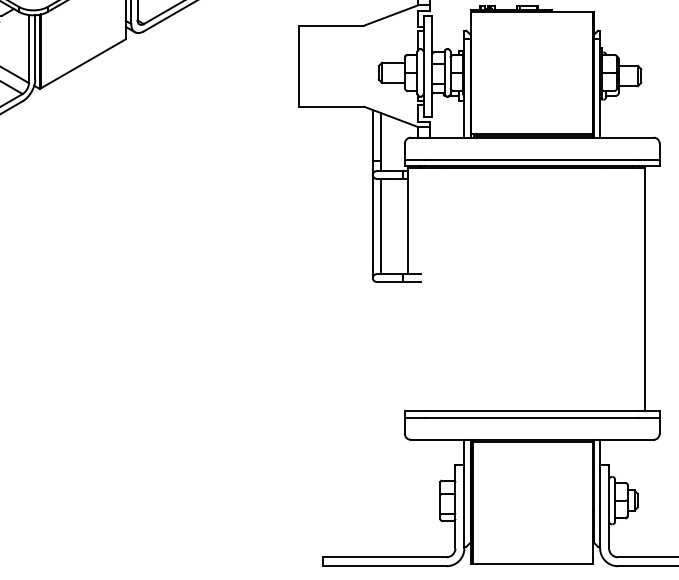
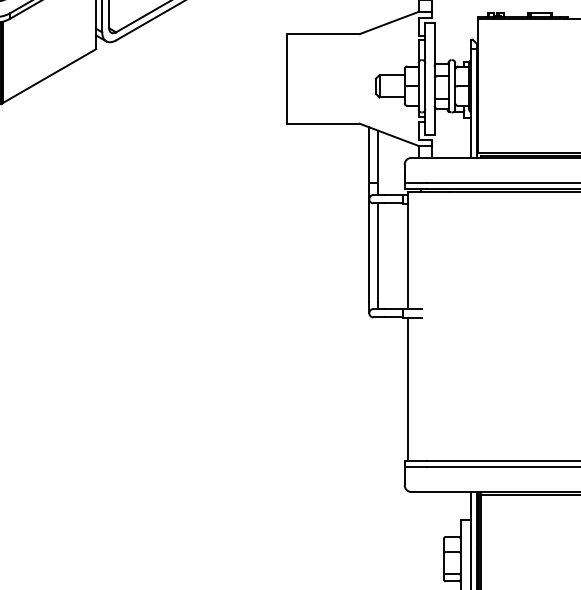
line: (407, 346) -> (407, 388), added

